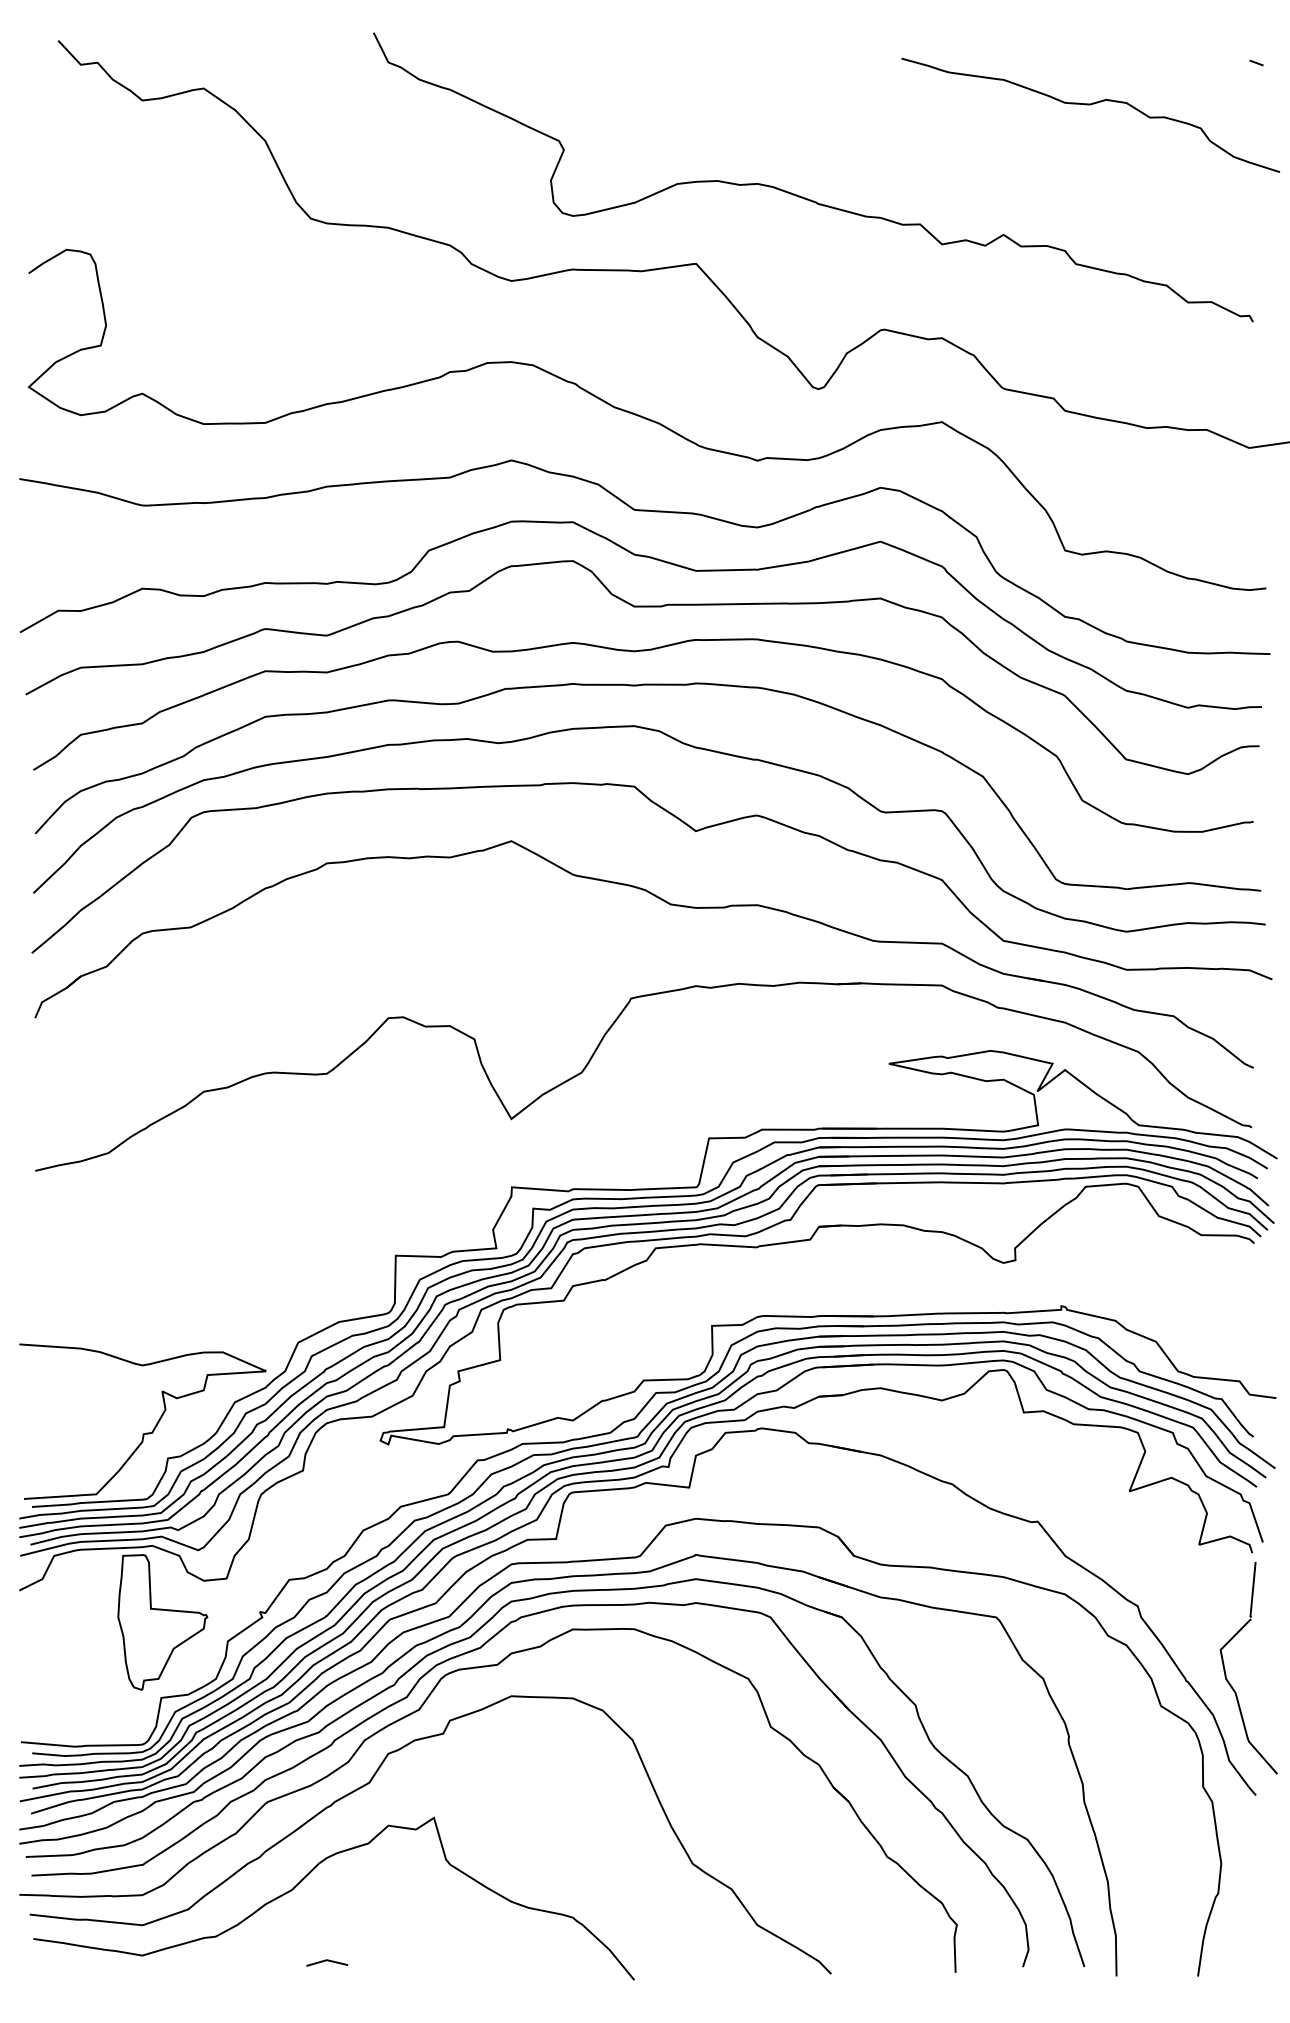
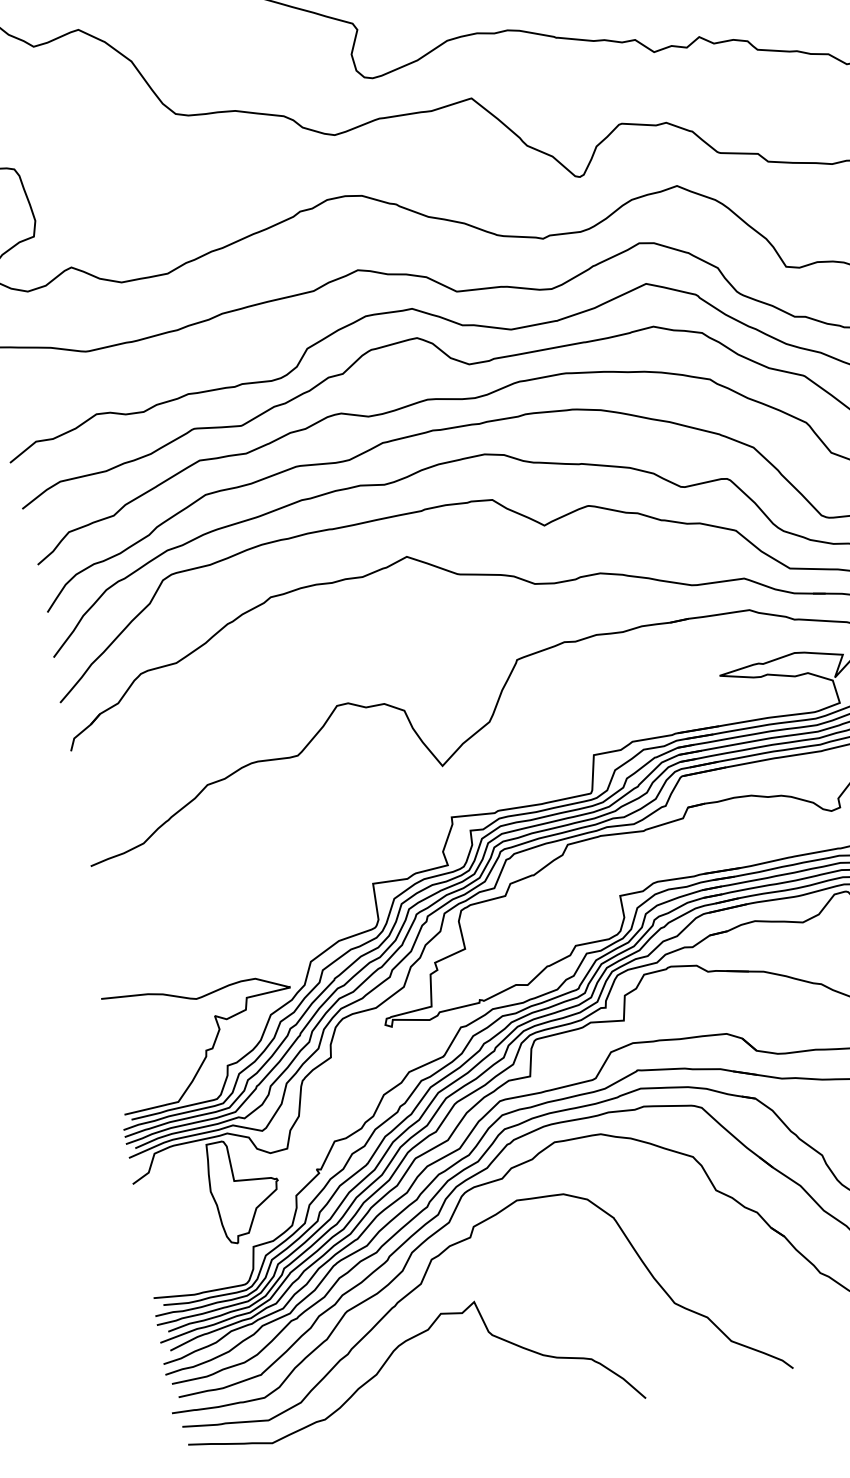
line: (327, 1961) -> (412, 1423), removed

